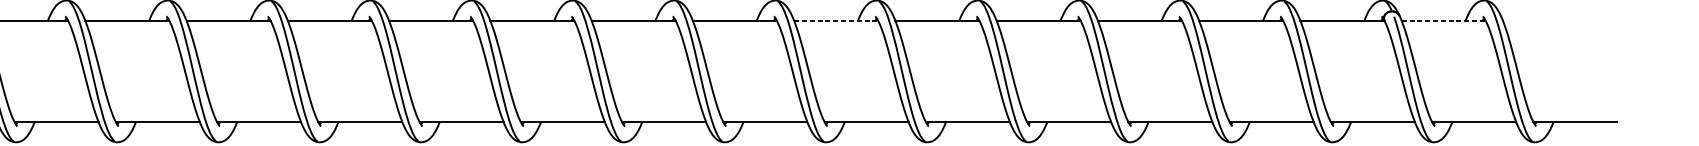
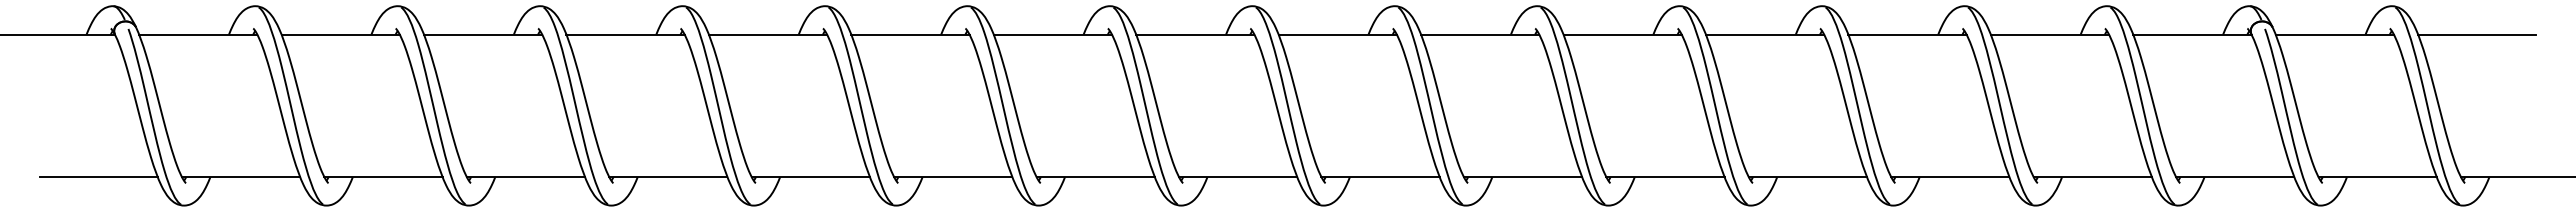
line: (836, 20) -> (1480, 34), dashed -> solid
line: (1444, 20) -> (2335, 34), dashed -> solid
line: (1545, 20) -> (2477, 34), added

